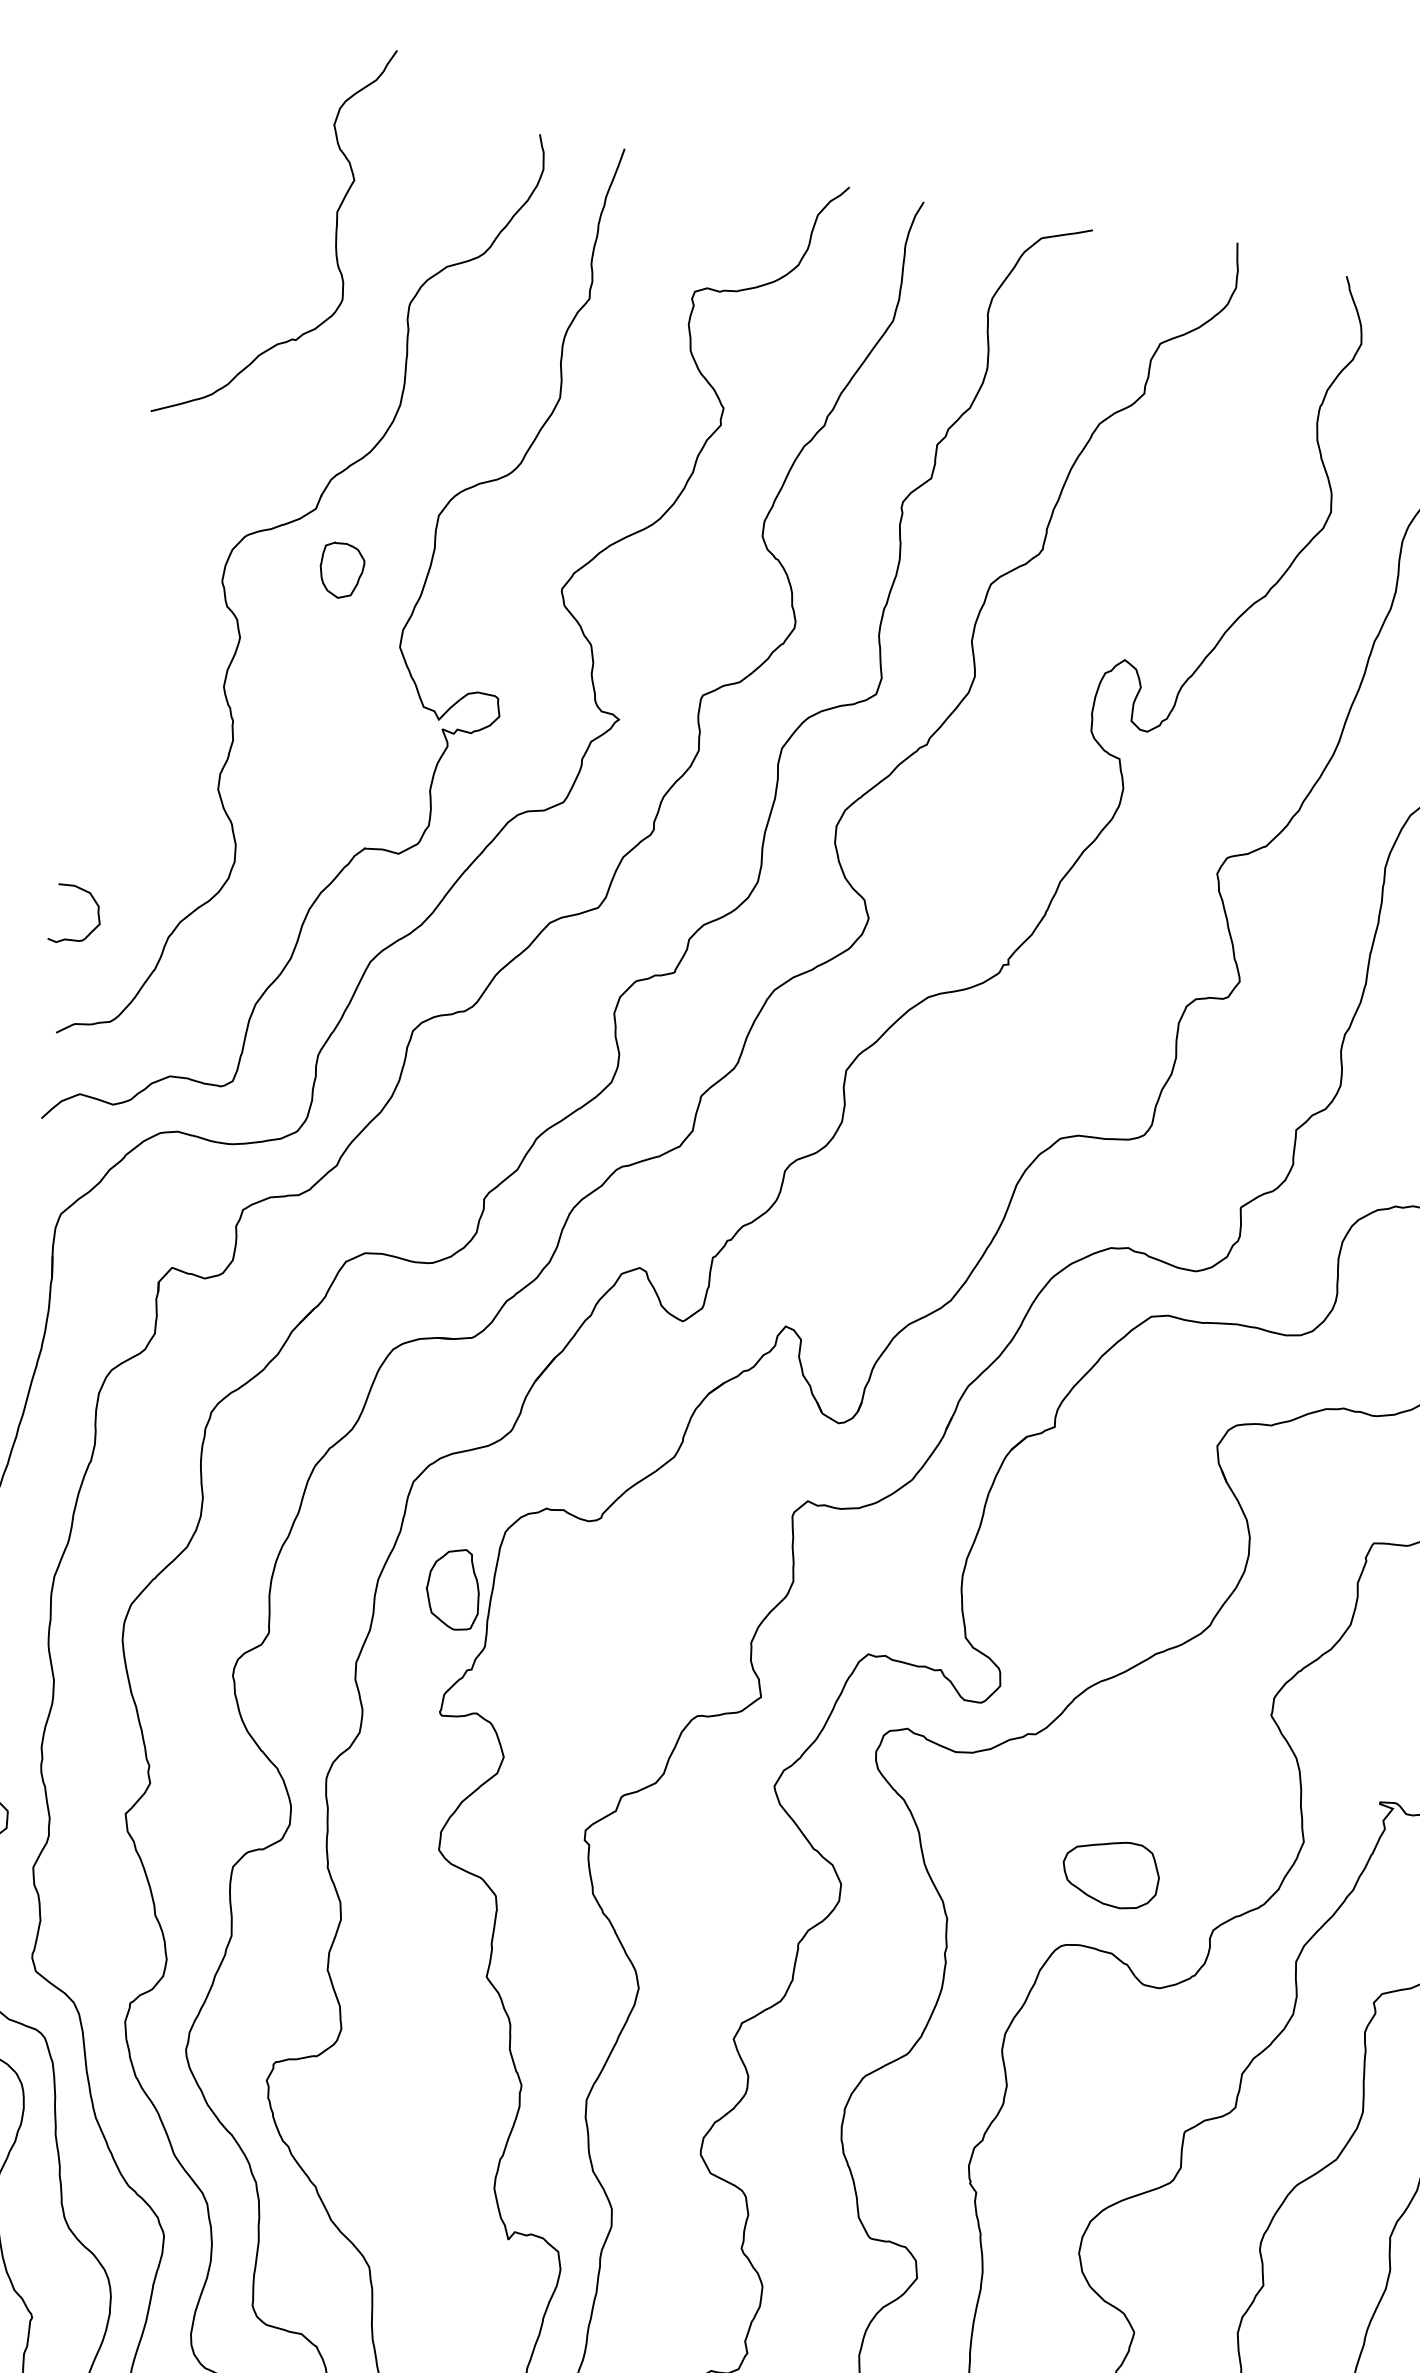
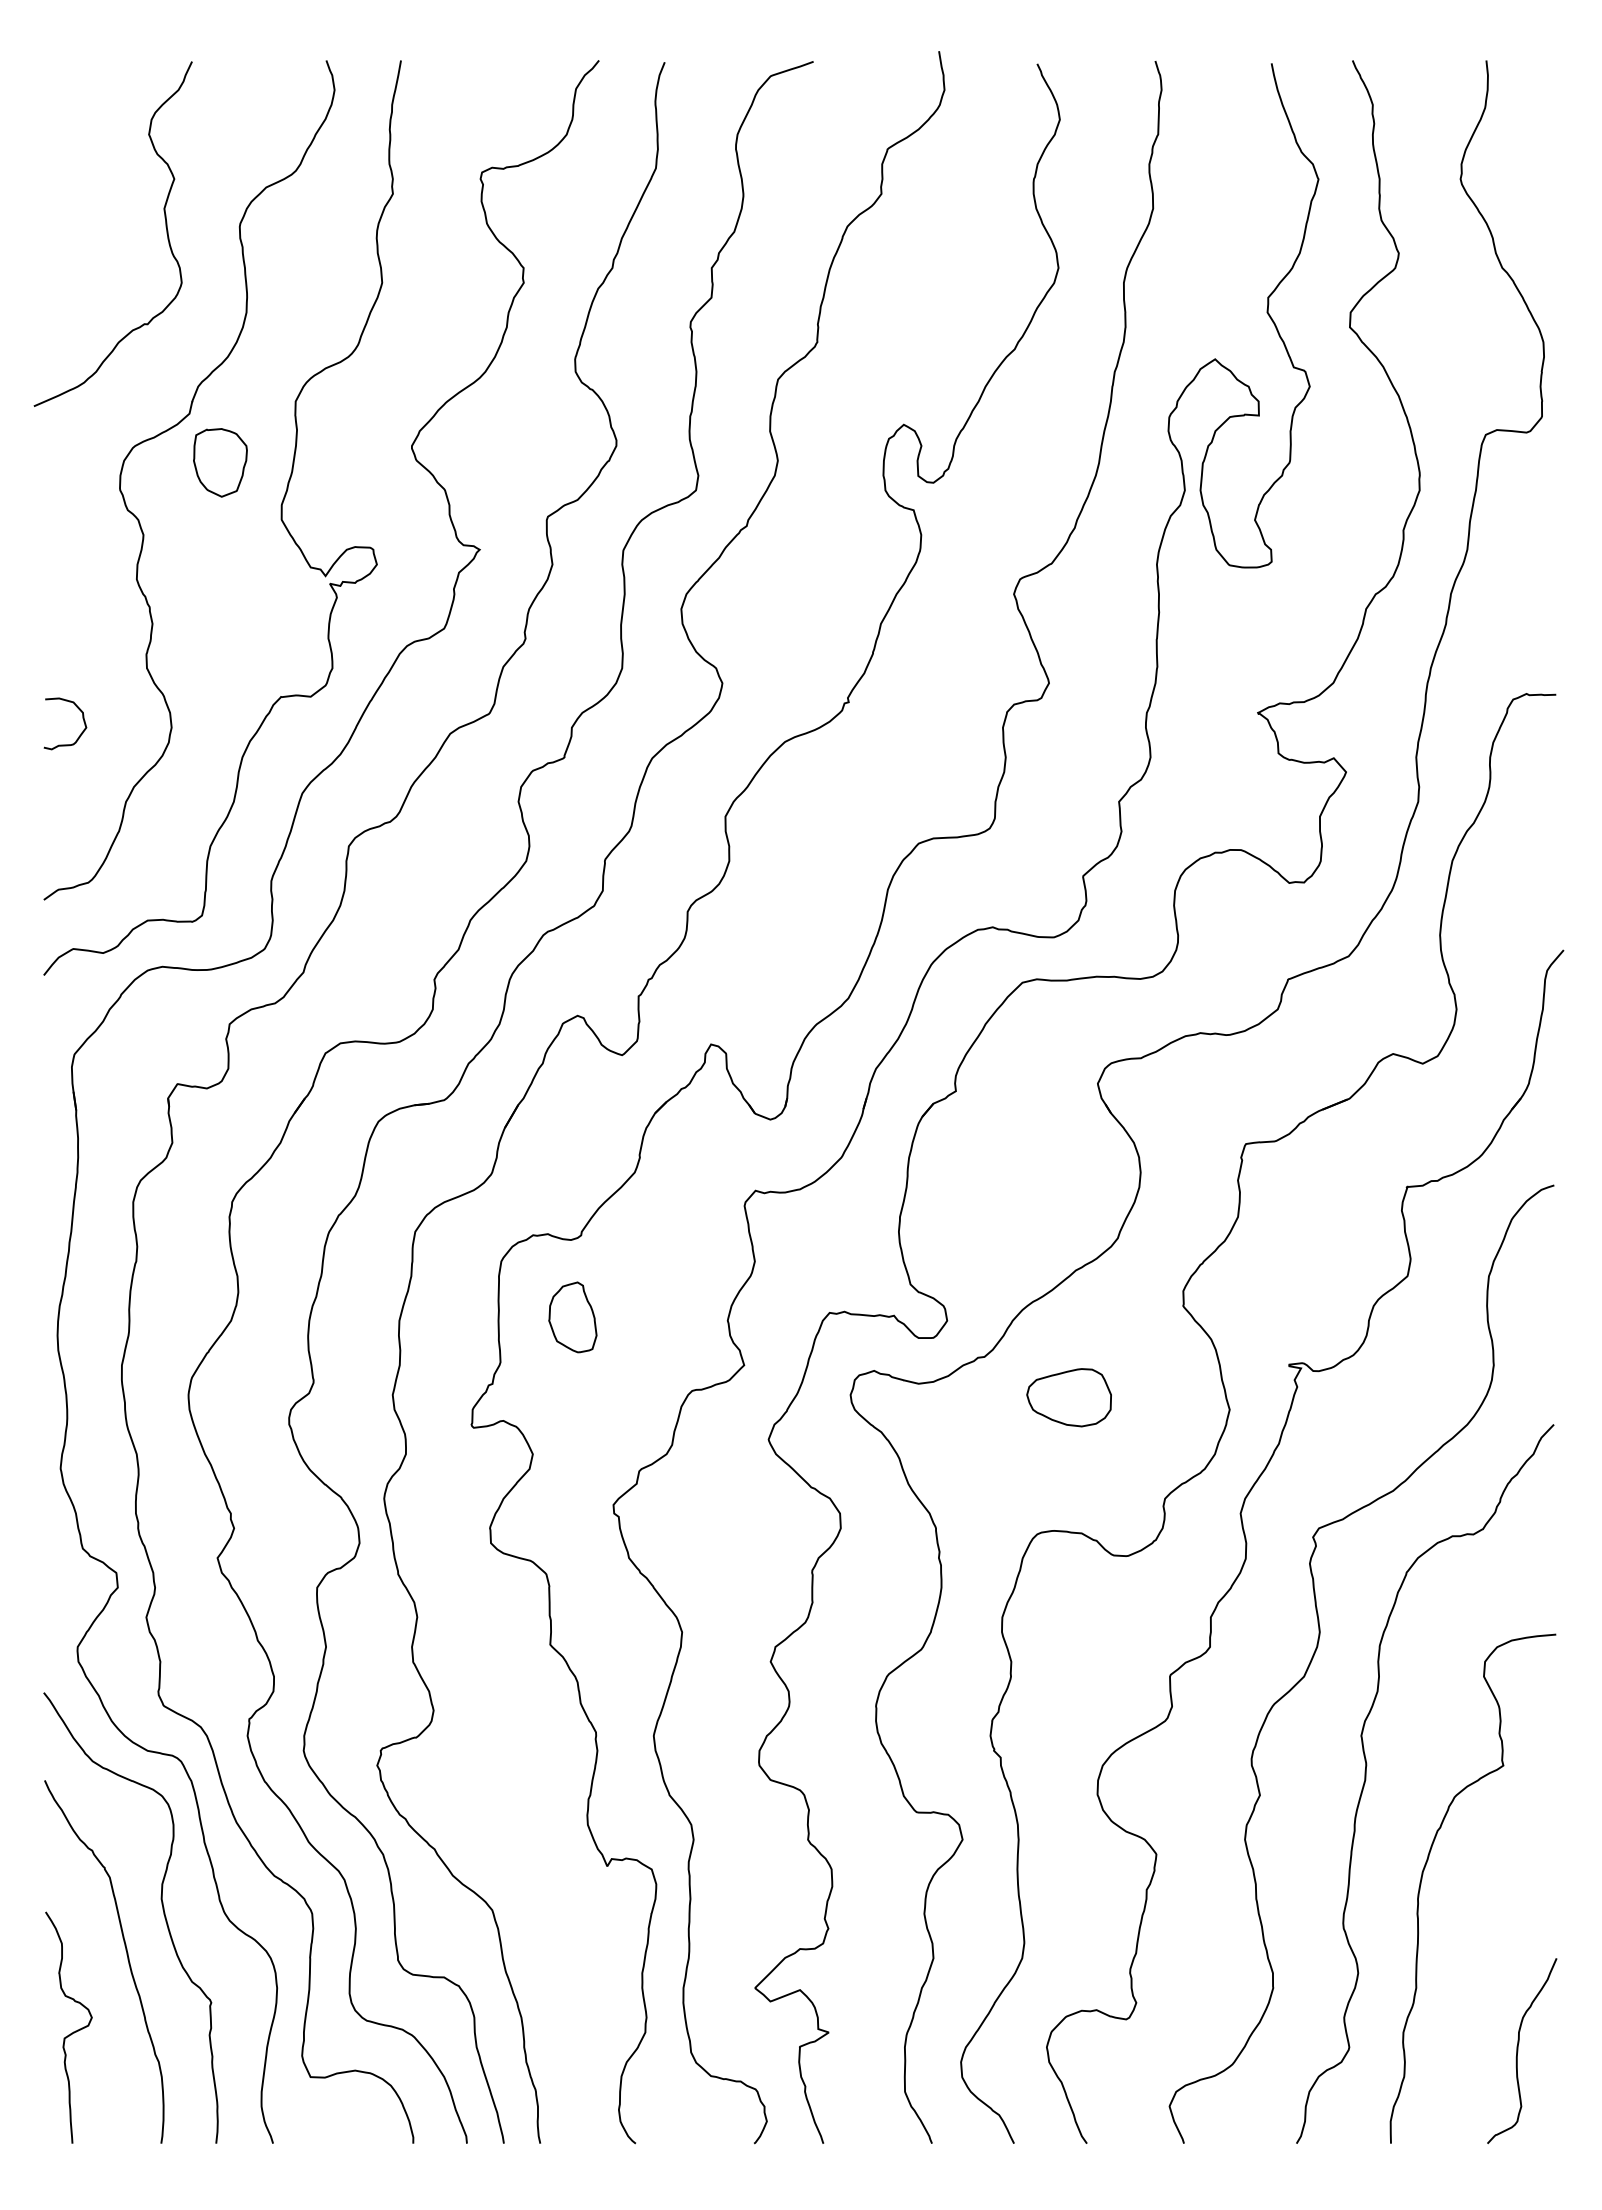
curve: (334, 233) -> (165, 227), moved
part: (341, 570) -> (220, 462), size x1.43
curve: (97, 913) -> (82, 718), moved
part: (453, 1588) -> (572, 1317), moved
part: (1110, 1872) -> (1068, 1397), moved

